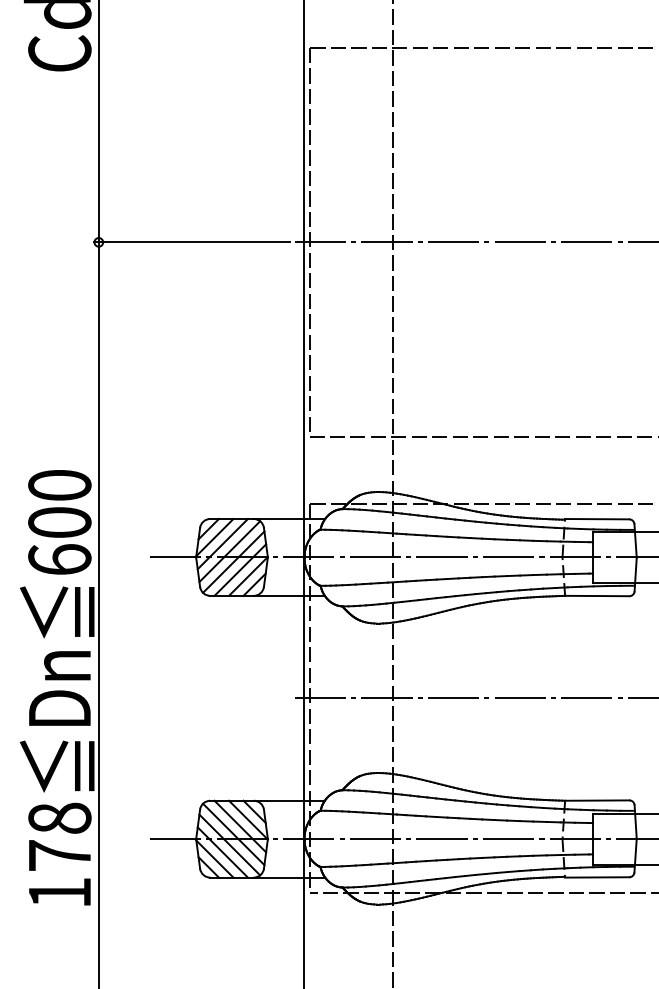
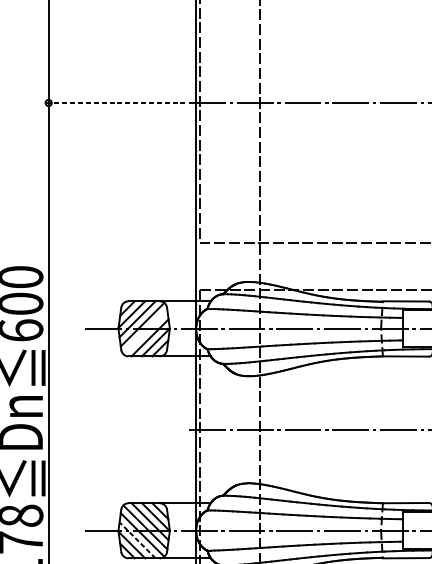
line: (191, 242) -> (115, 103), solid -> dashed
line: (233, 561) -> (145, 331), removed
line: (222, 852) -> (137, 540), solid -> dashed

